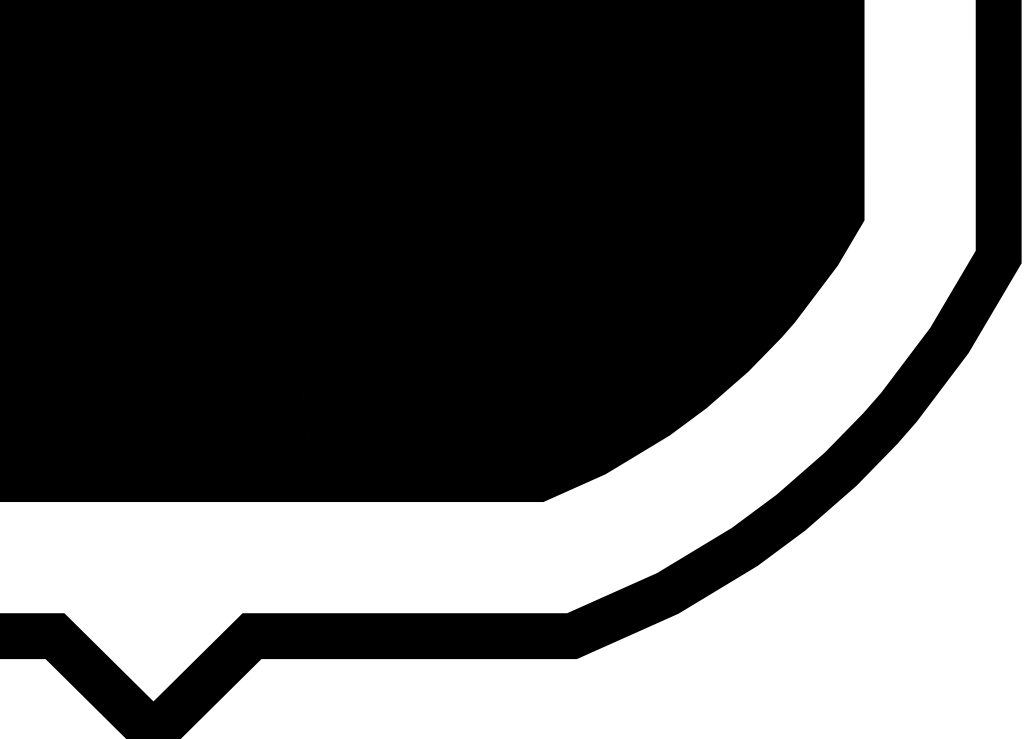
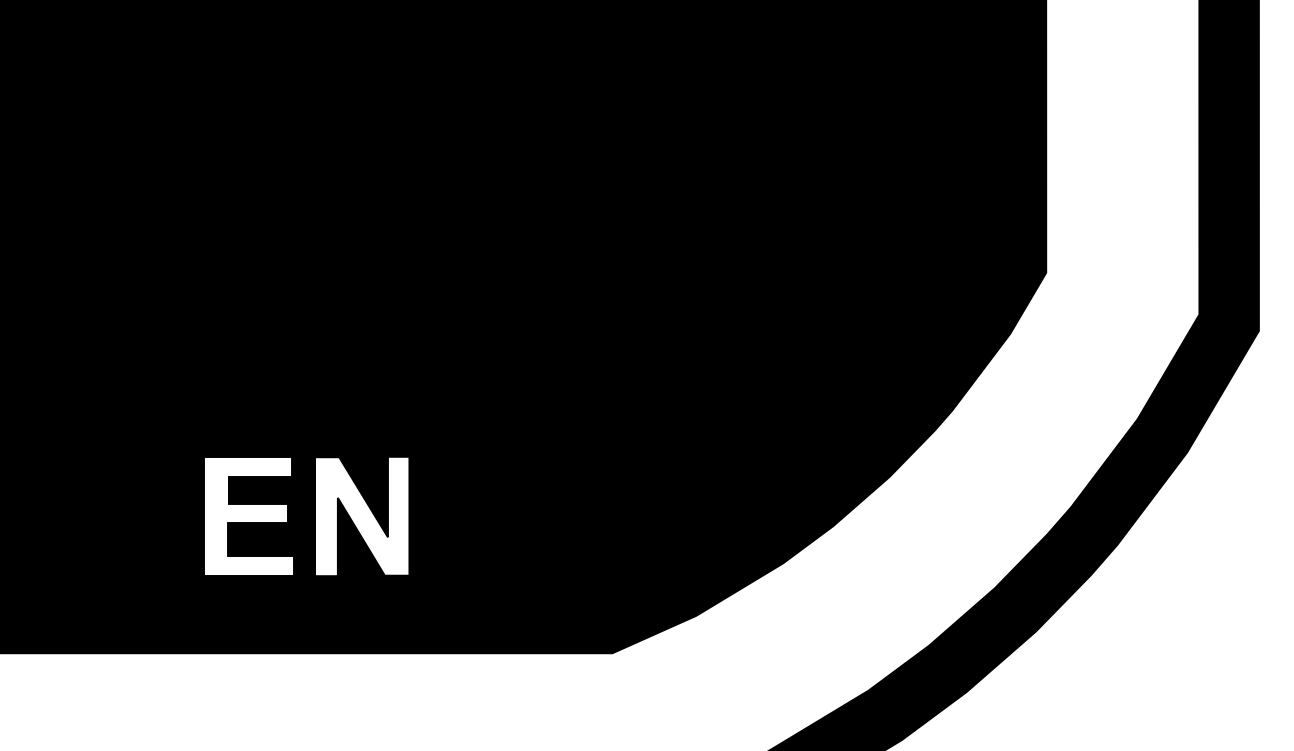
fill: (274, 399) -> (248, 515), removed
fill: (358, 400) -> (362, 517), removed

